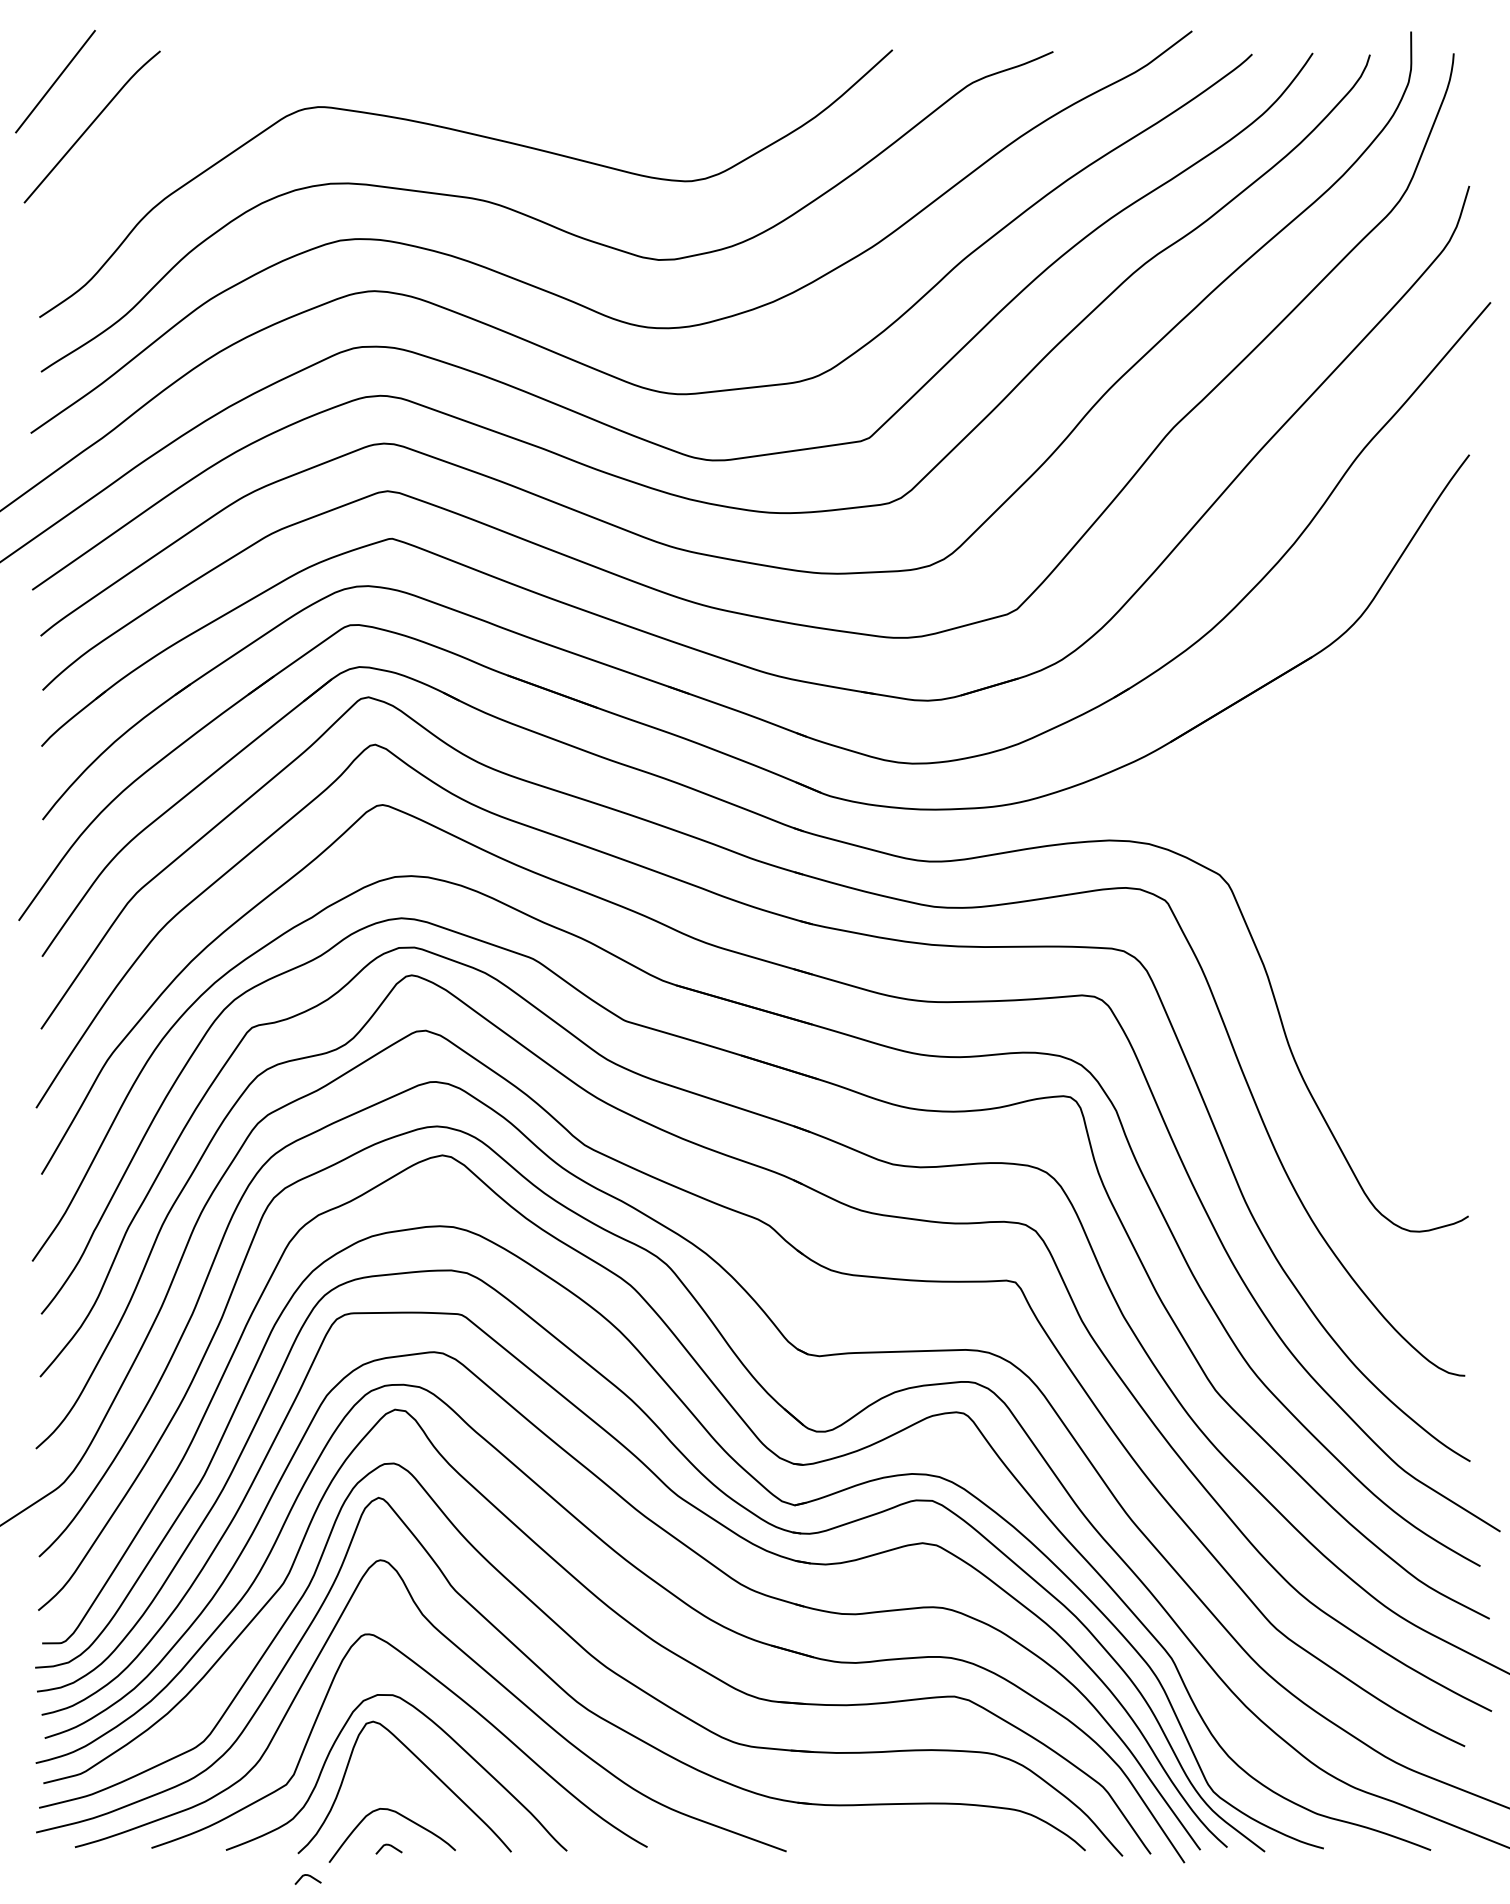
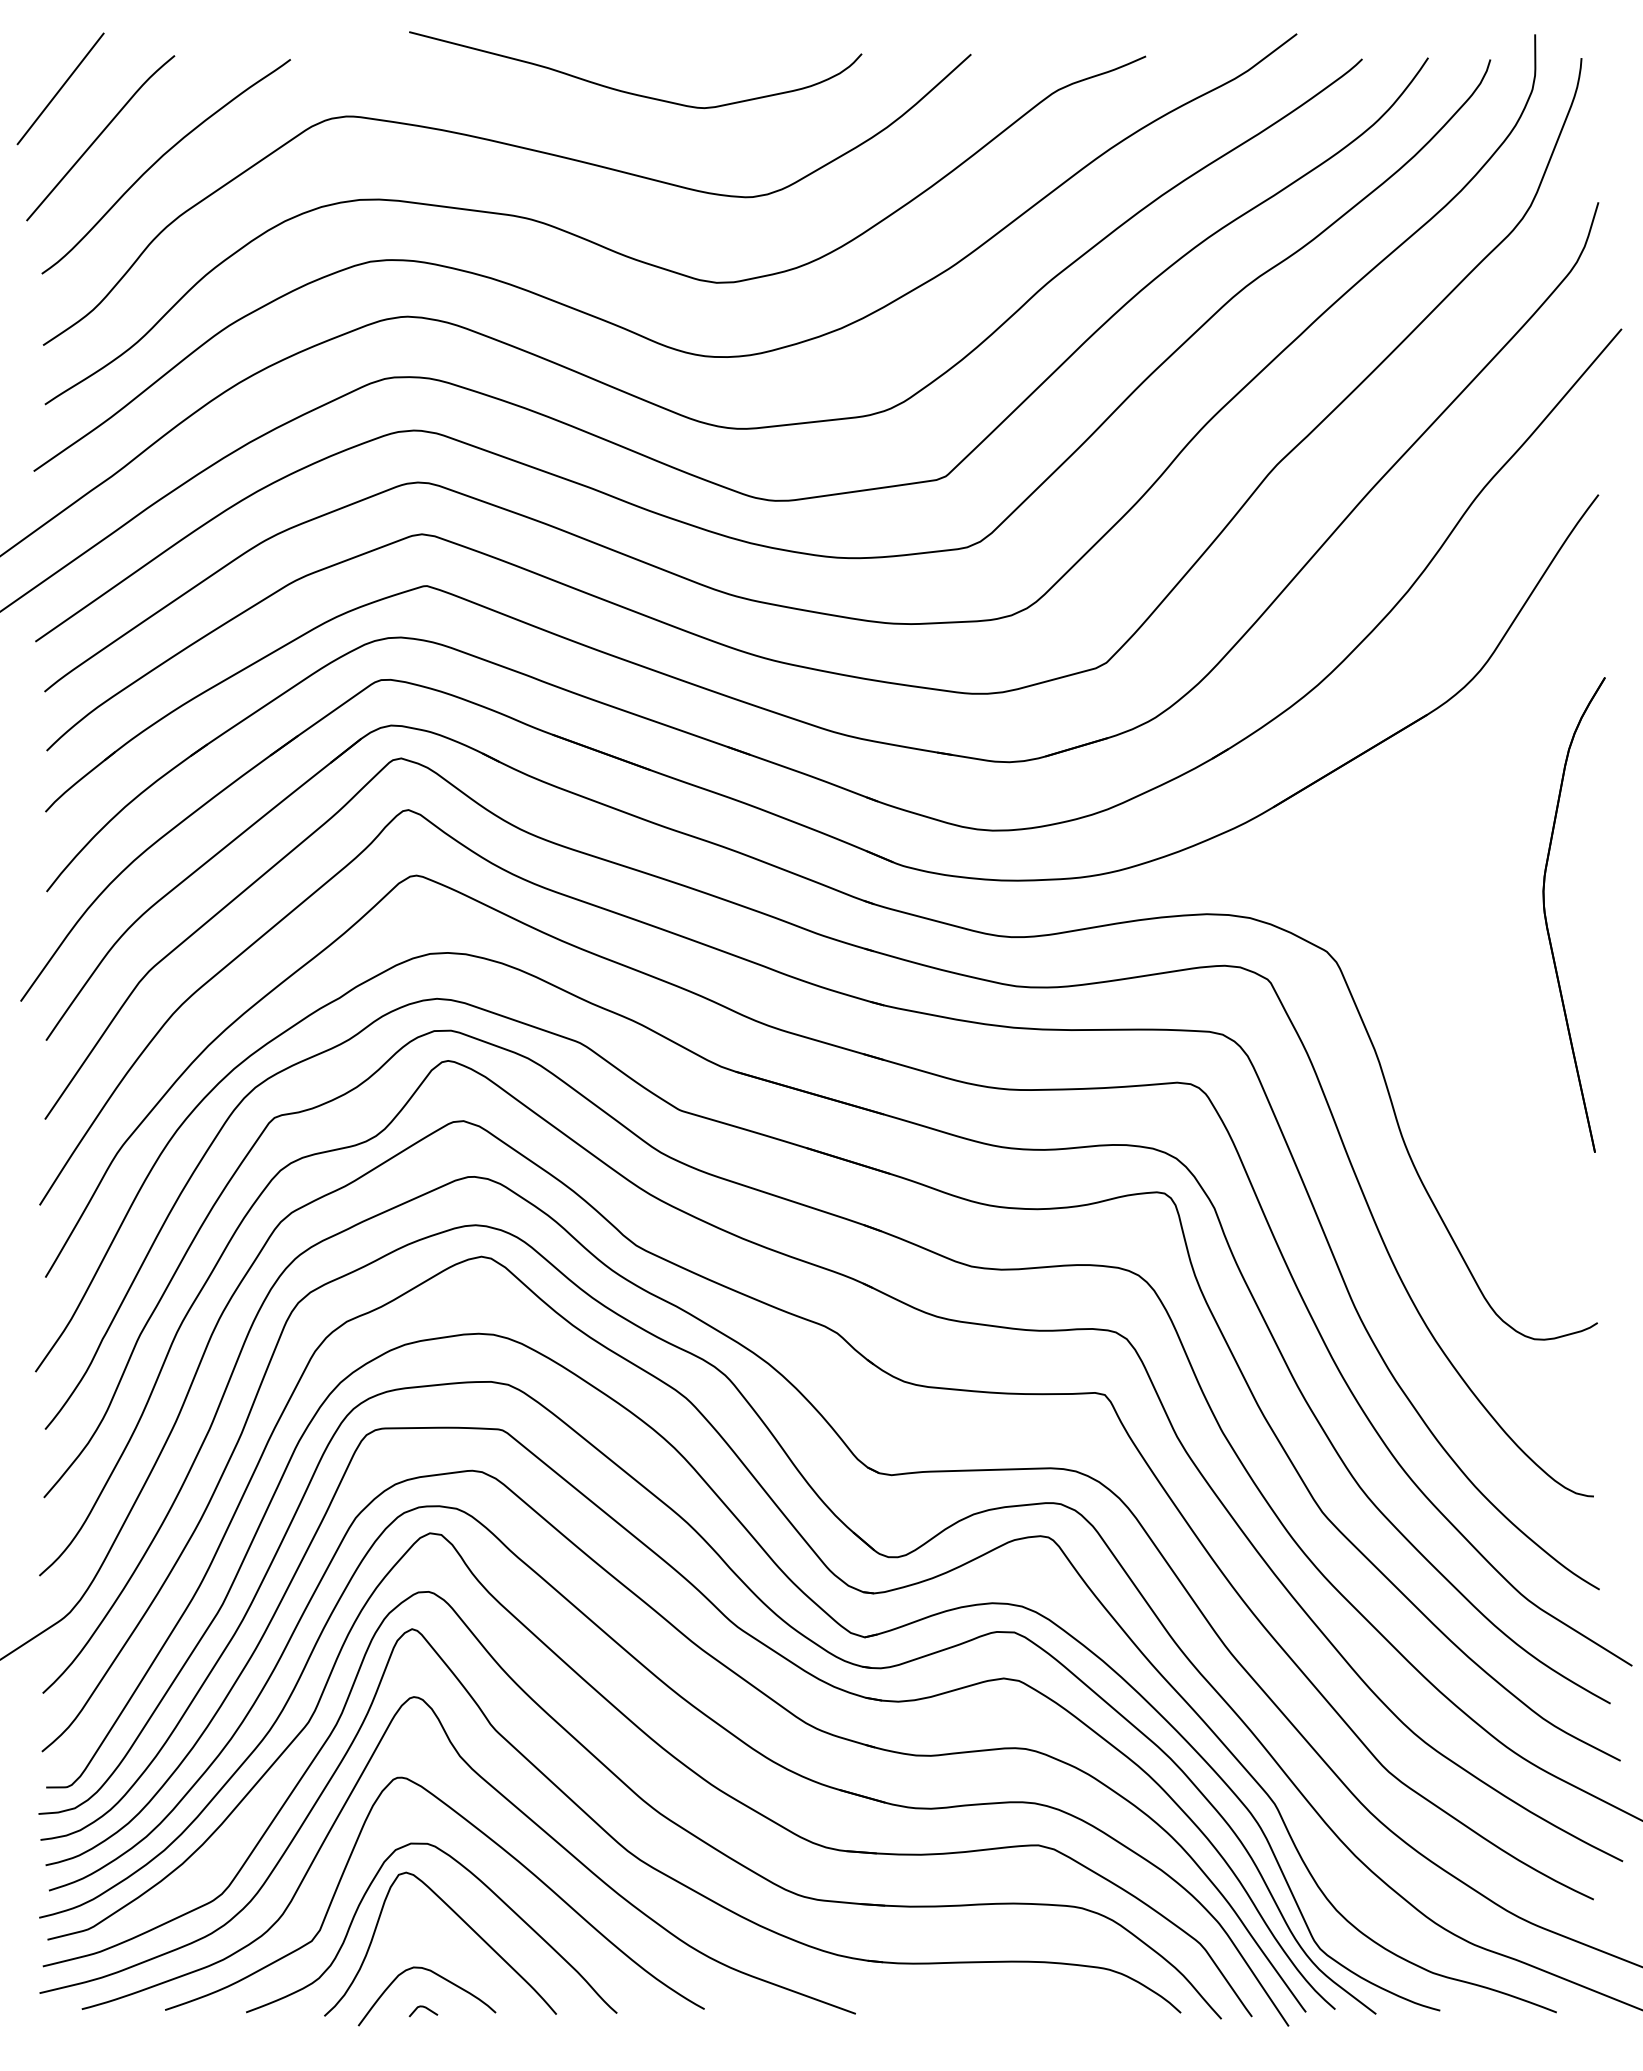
curve: (580, 85) -> (631, 92), added
curve: (146, 147) -> (159, 160), added
part: (1422, 847) -> (1547, 921), added
curve: (310, 1876) -> (337, 2041), removed

